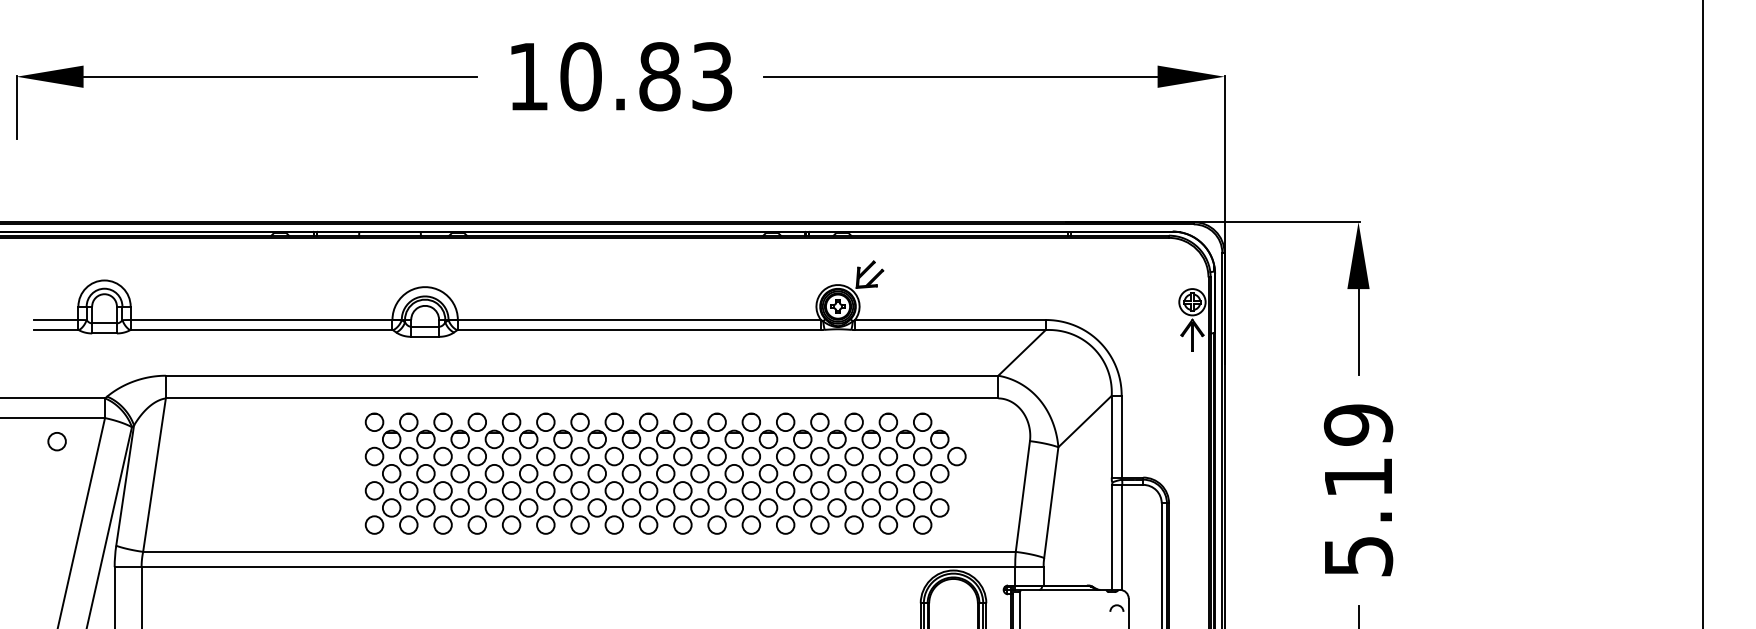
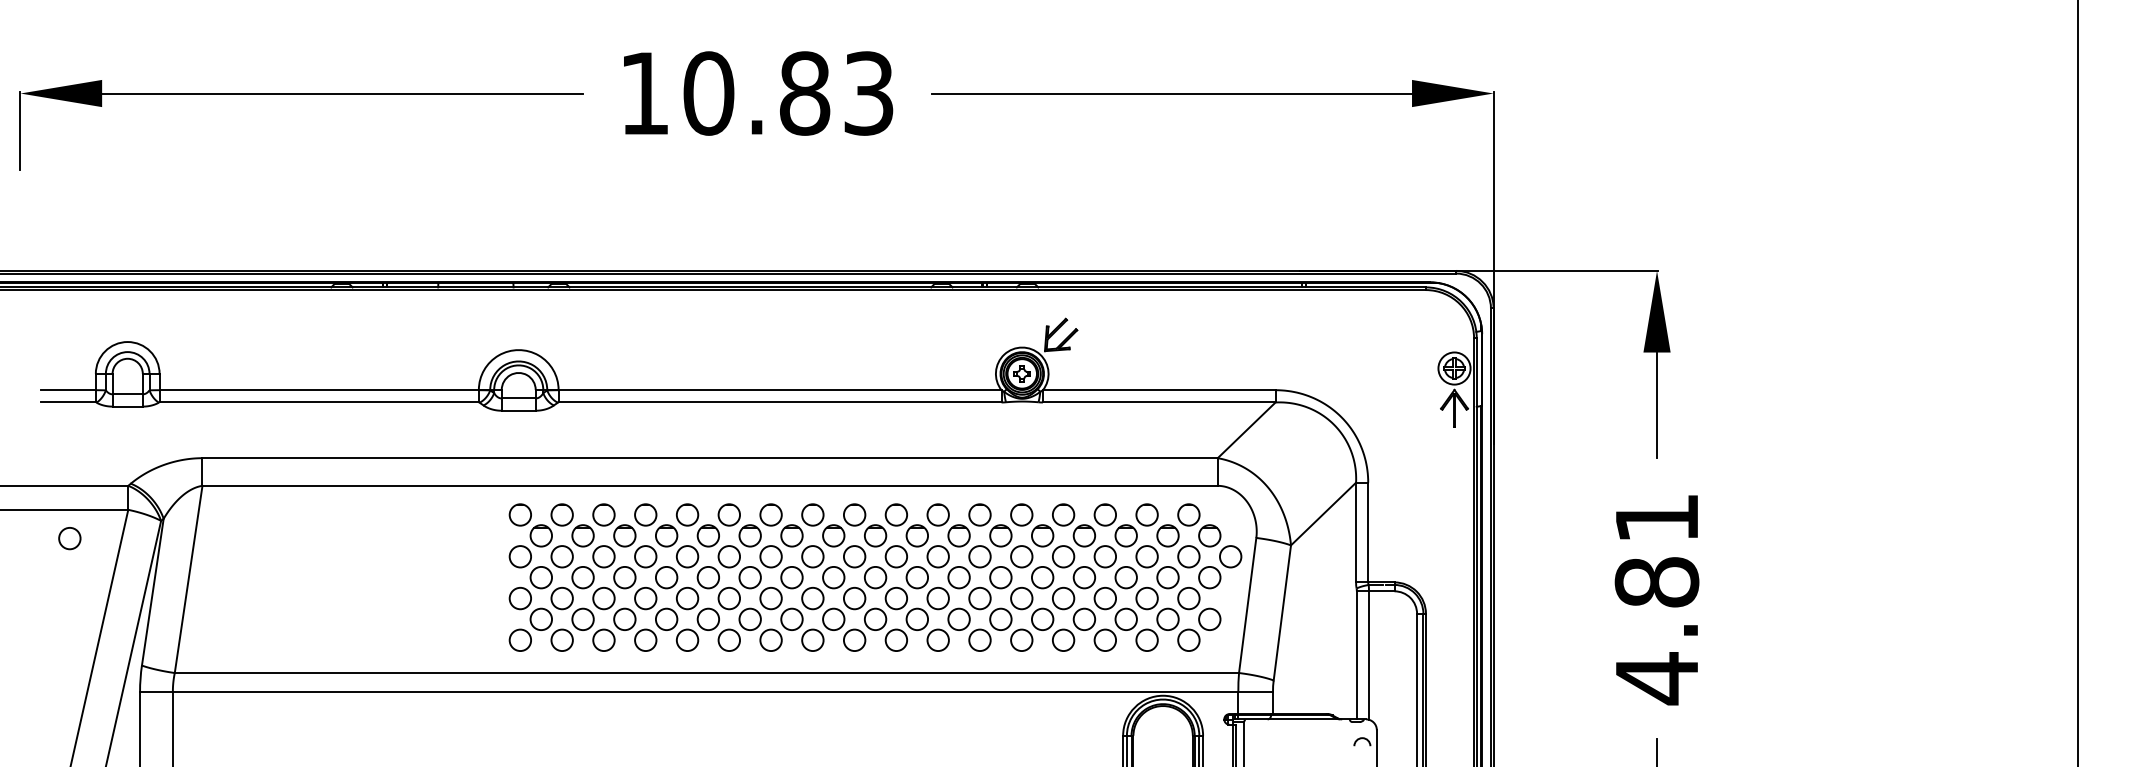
part: (665, 473) -> (875, 577), moved
text: (1358, 491) -> (1657, 599), 5.19 -> 4.81

